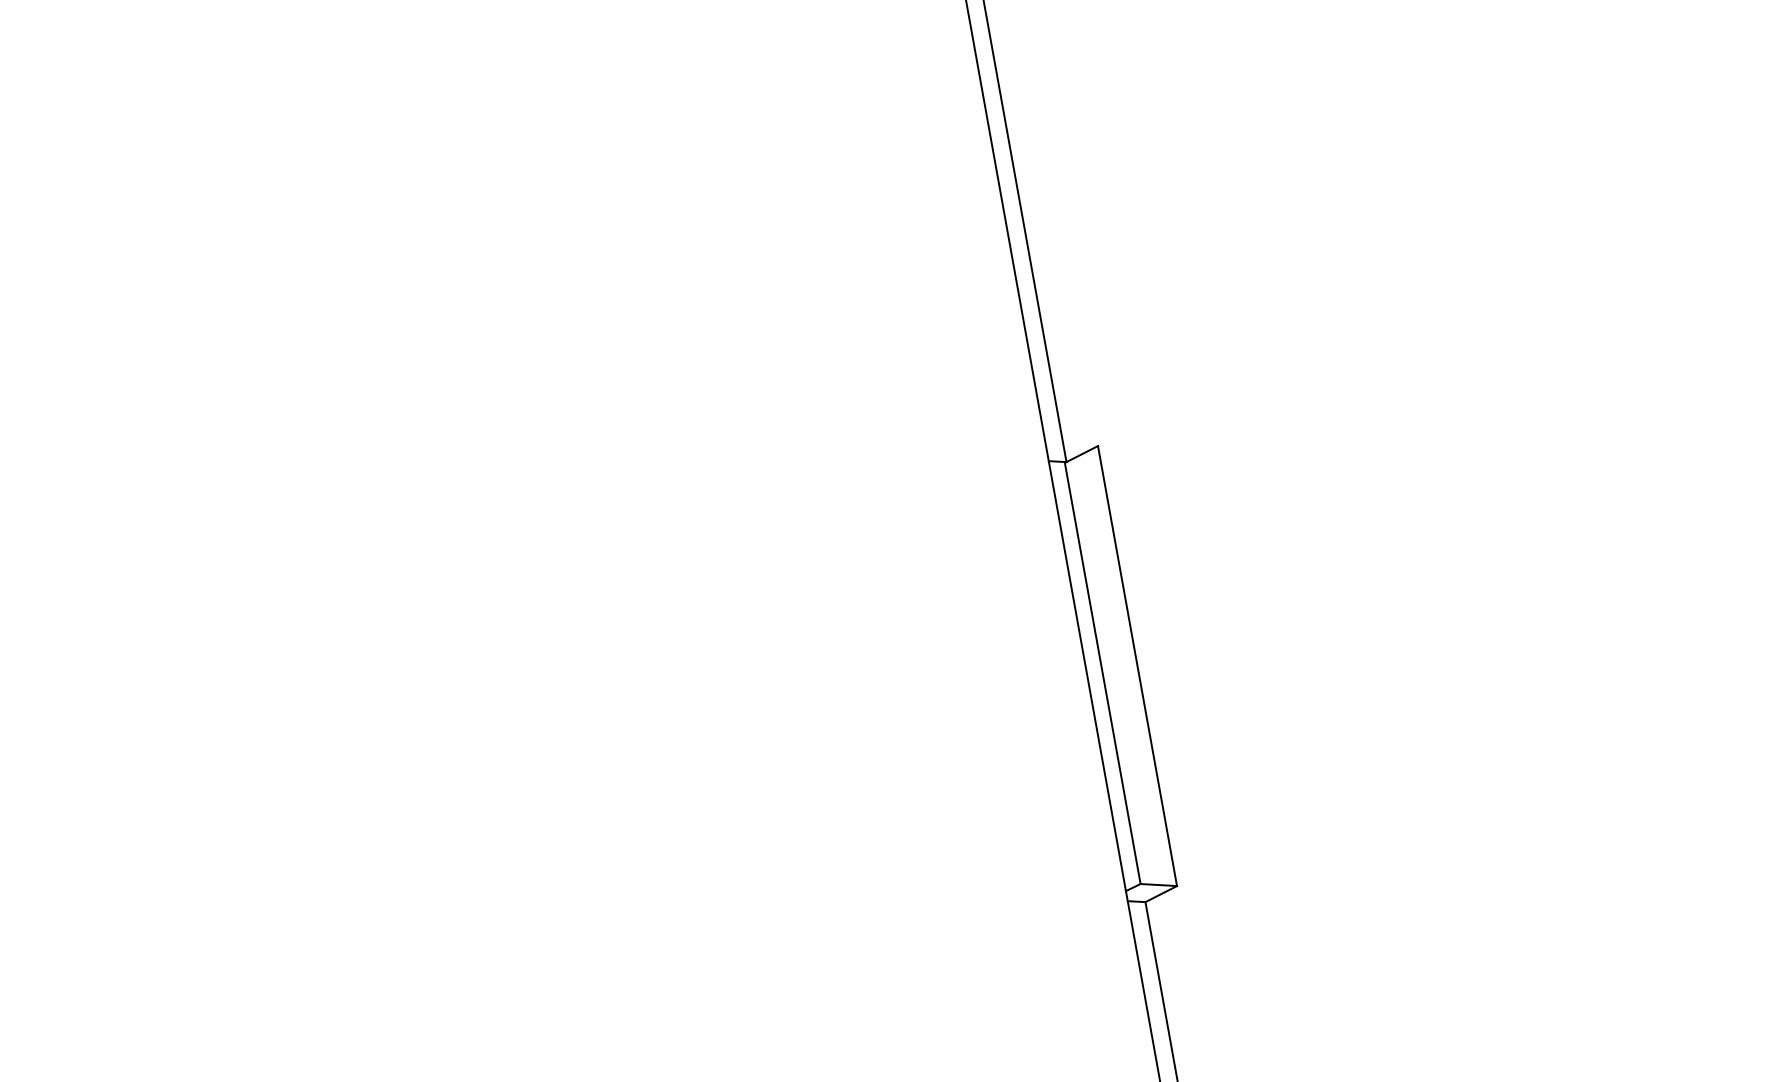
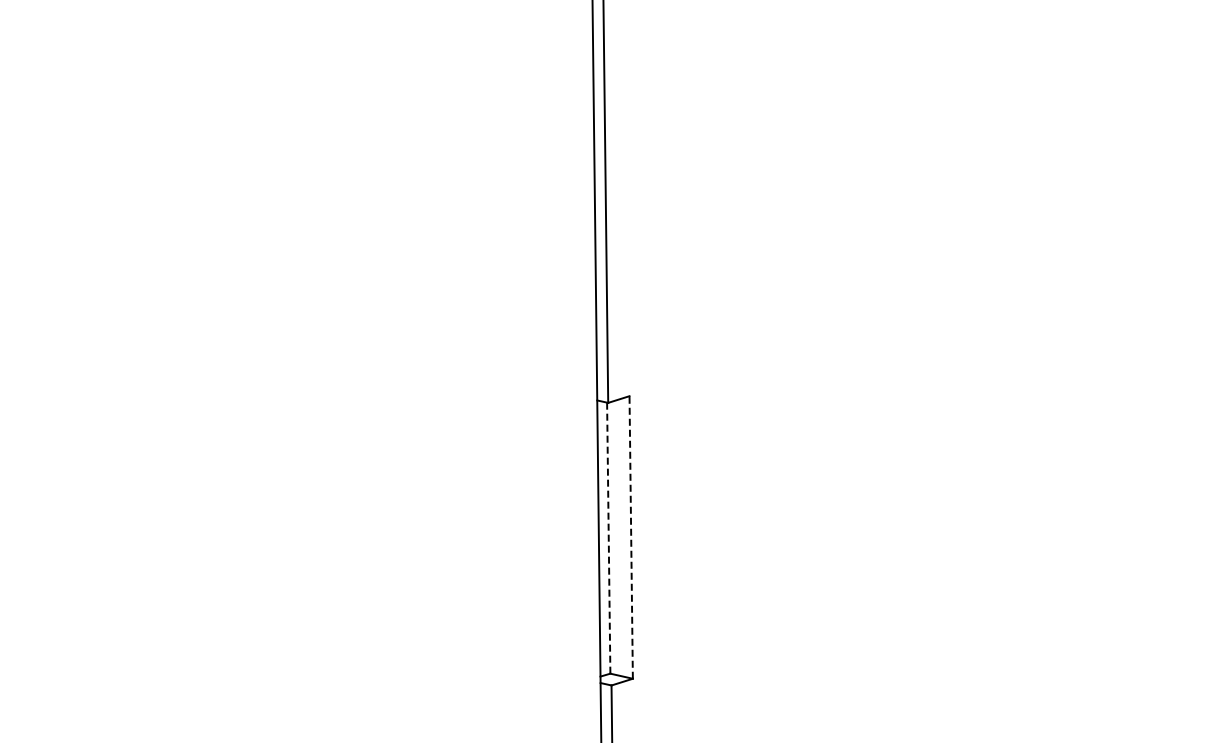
line: (1137, 664) -> (631, 536), solid -> dashed
line: (1102, 672) -> (608, 537), solid -> dashed

